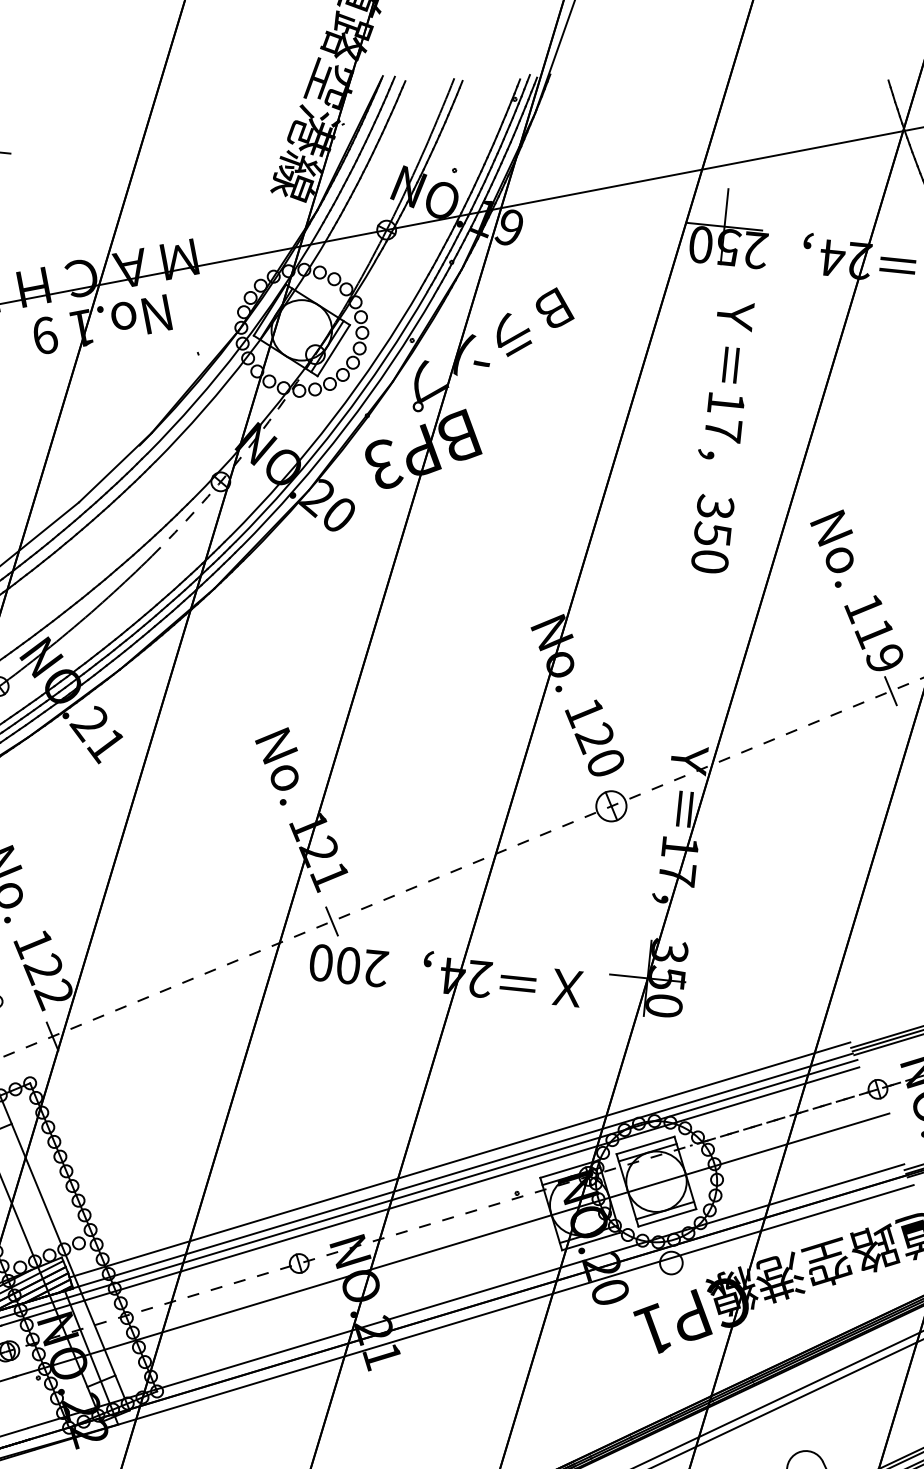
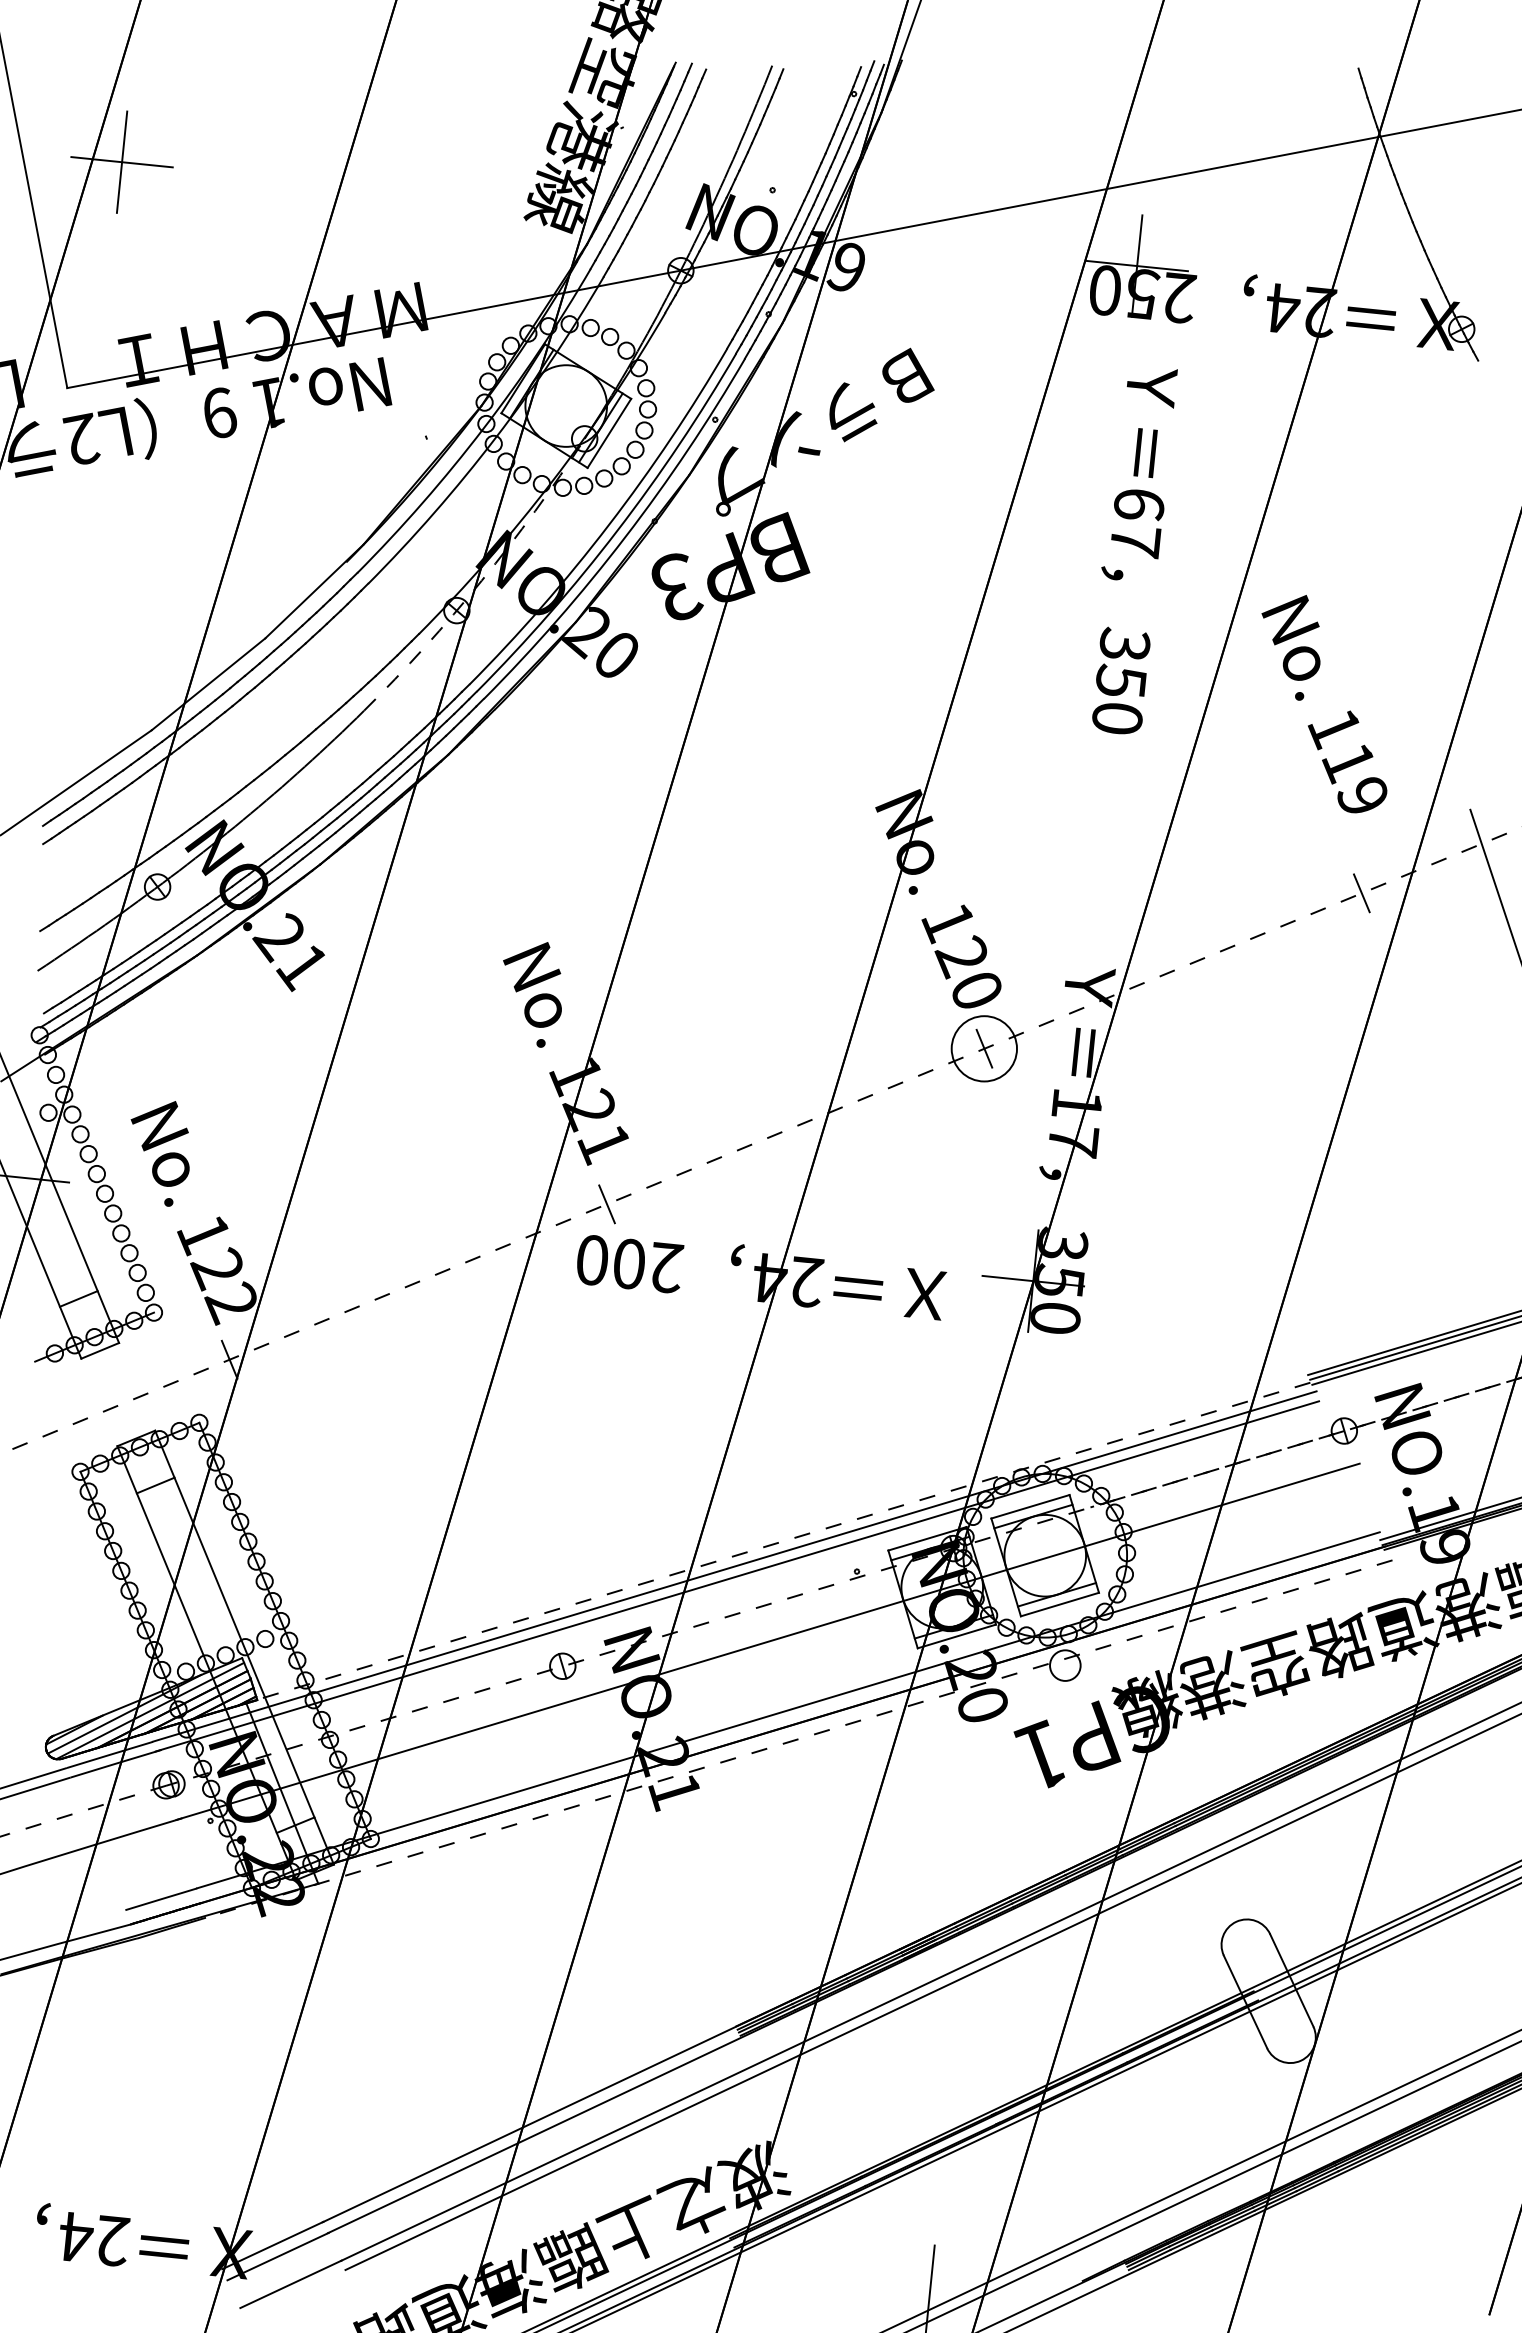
text: (725, 404) -> (1138, 505), 17 -> 67
text: (856, 590) -> (1324, 704), moved
circle: (610, 806) -> (983, 1048), size x1.6
line: (459, 1160) -> (779, 1526), removed
line: (462, 1171) -> (783, 1541), solid -> dashed
line: (474, 1317) -> (799, 1739), solid -> dashed

